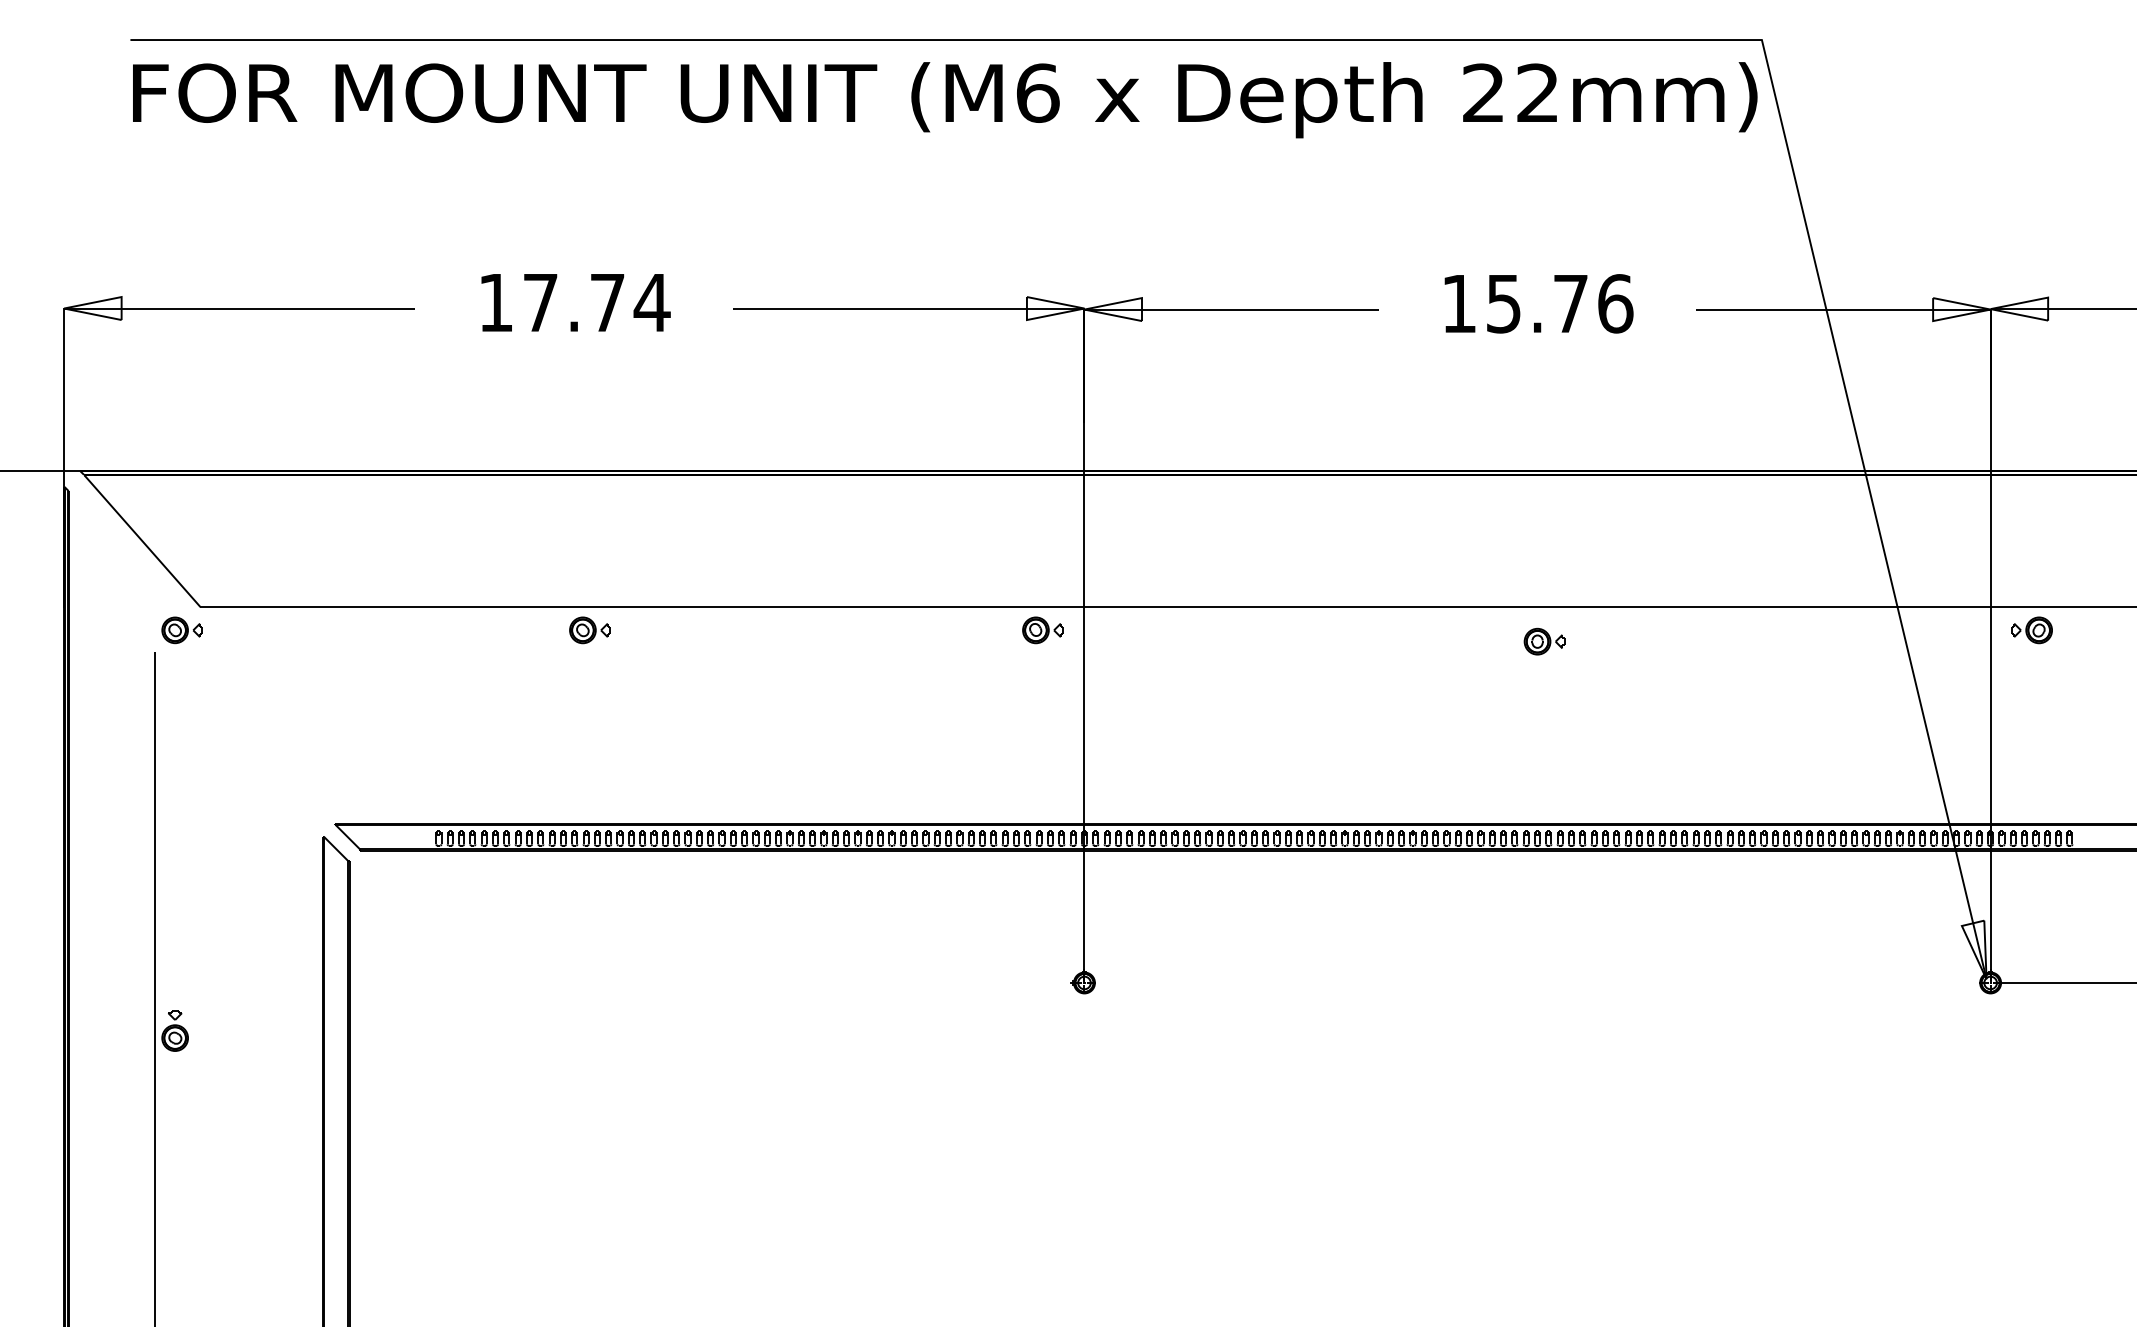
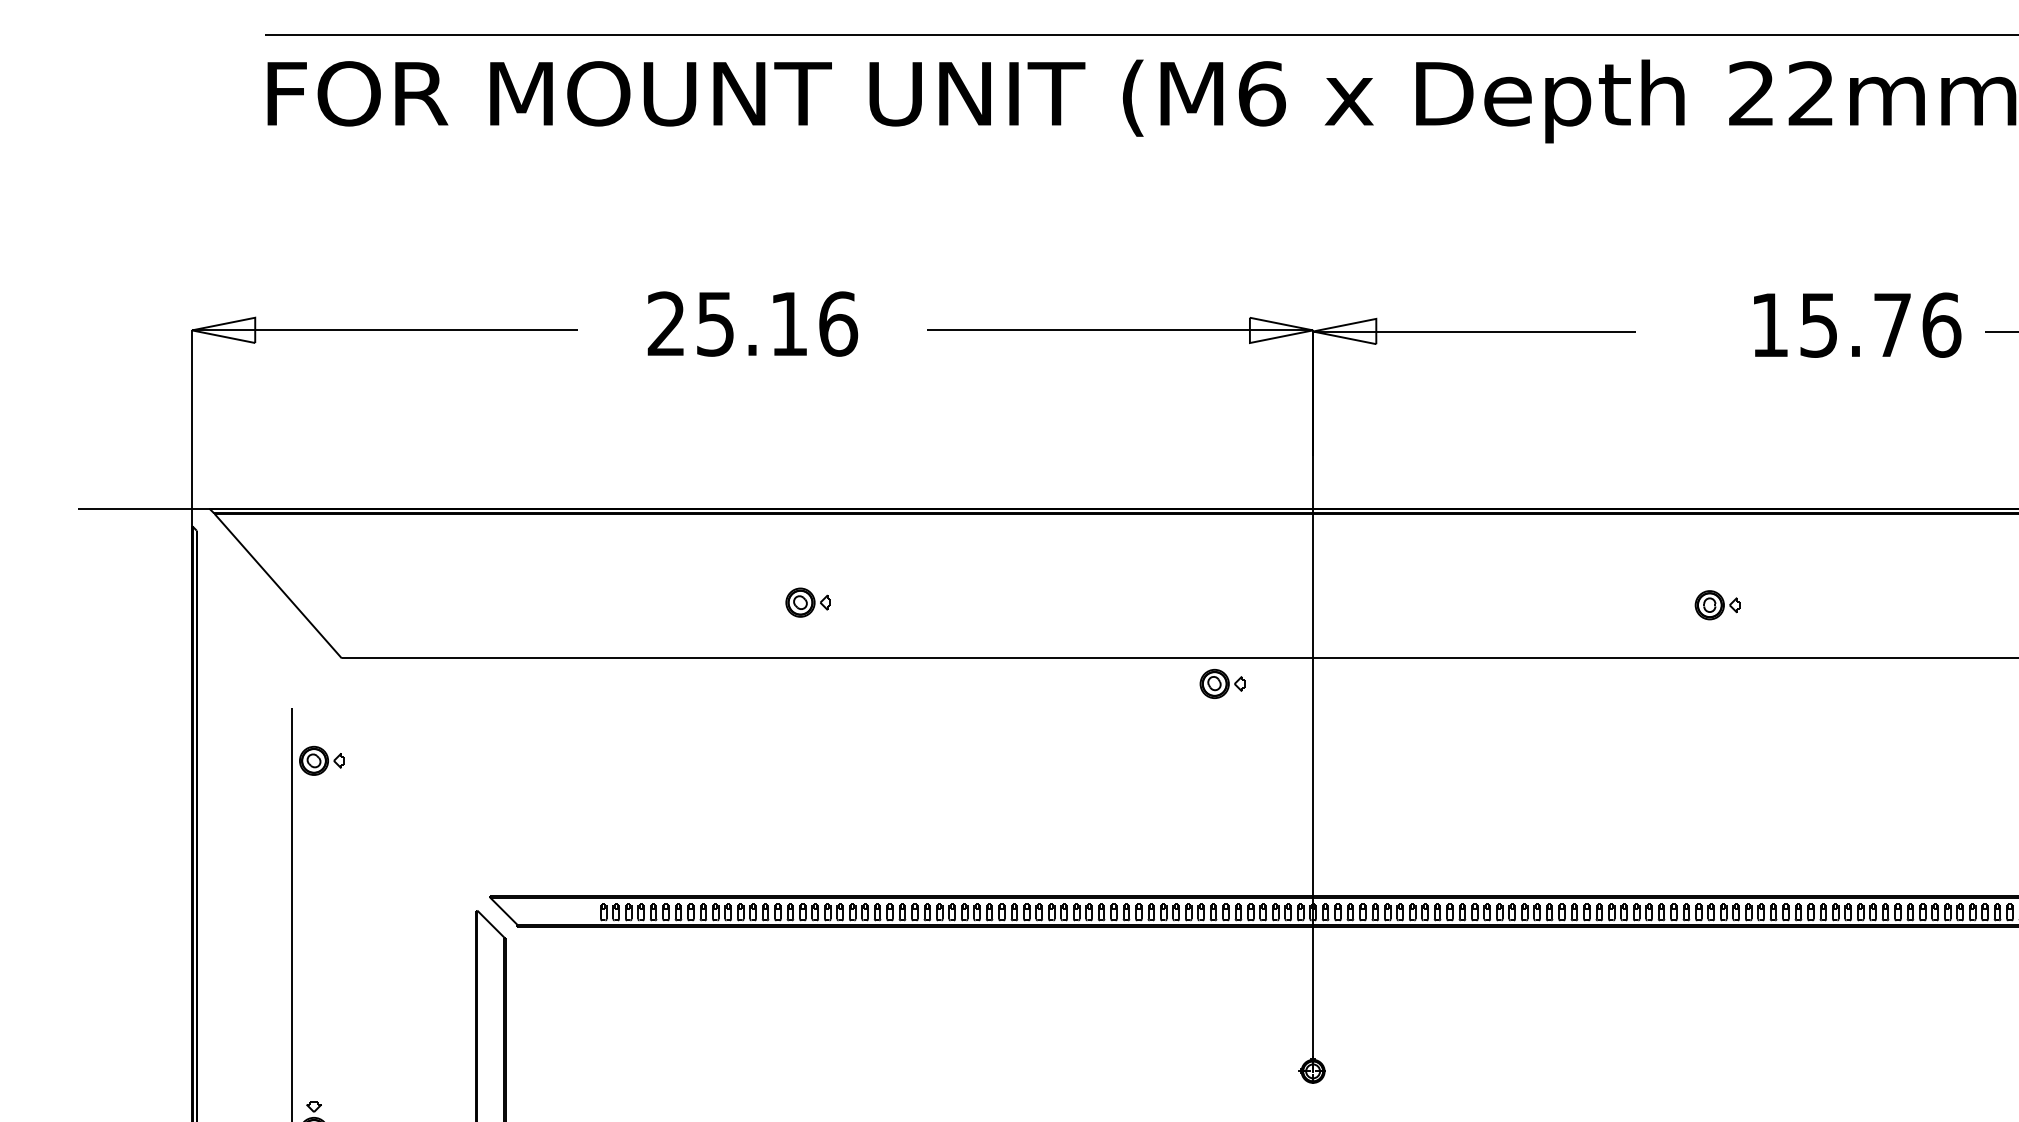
text: (574, 302) -> (752, 323), 17.74 -> 25.16
text: (1538, 303) -> (1856, 324), moved
part: (181, 630) -> (321, 761), moved
part: (589, 630) -> (807, 602), moved
part: (1042, 630) -> (1221, 684), moved
part: (1544, 641) -> (1717, 605), moved

